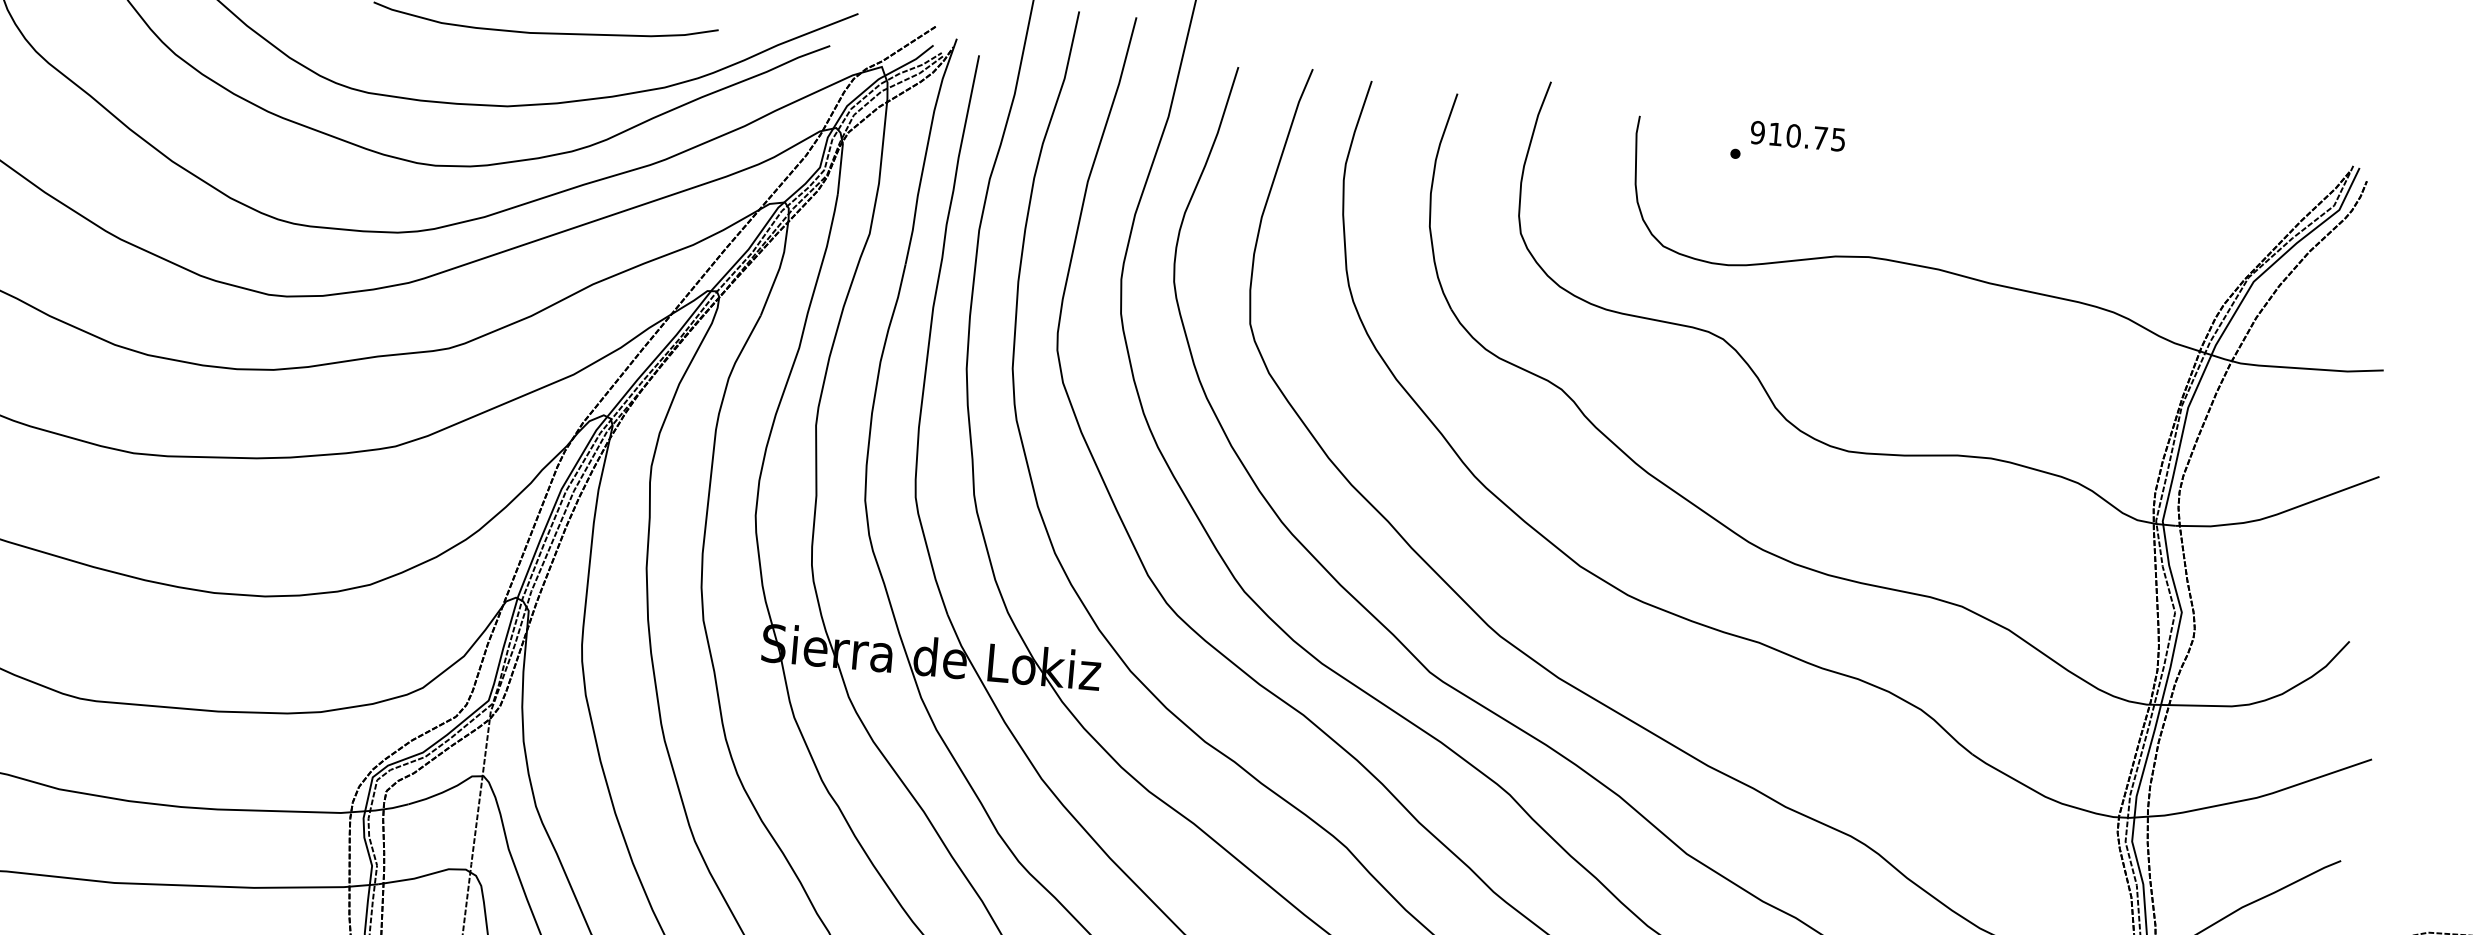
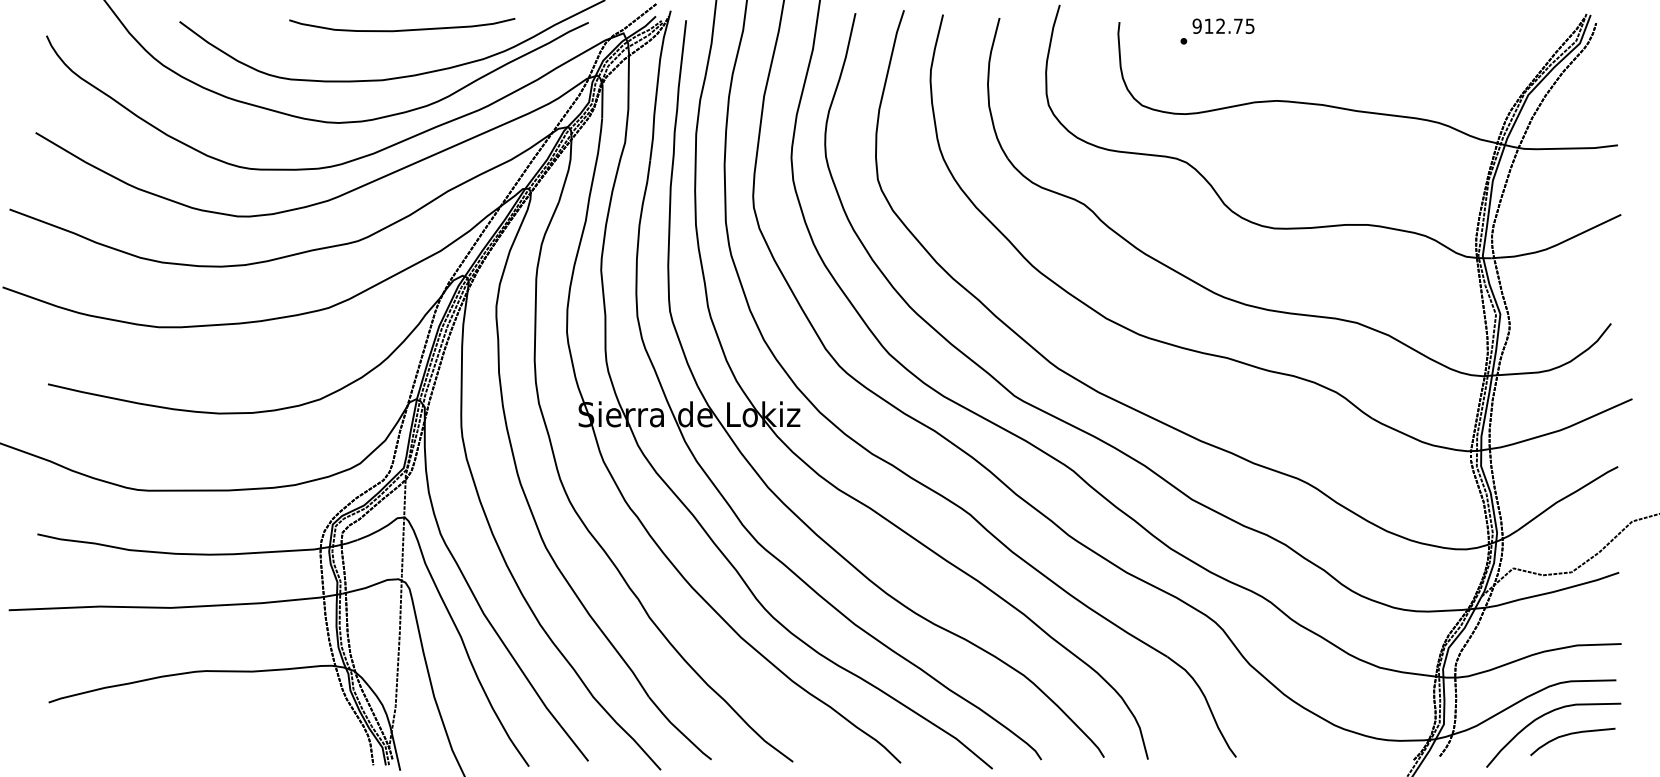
text: (1793, 134) -> (1220, 25), 910.75 -> 912.75

